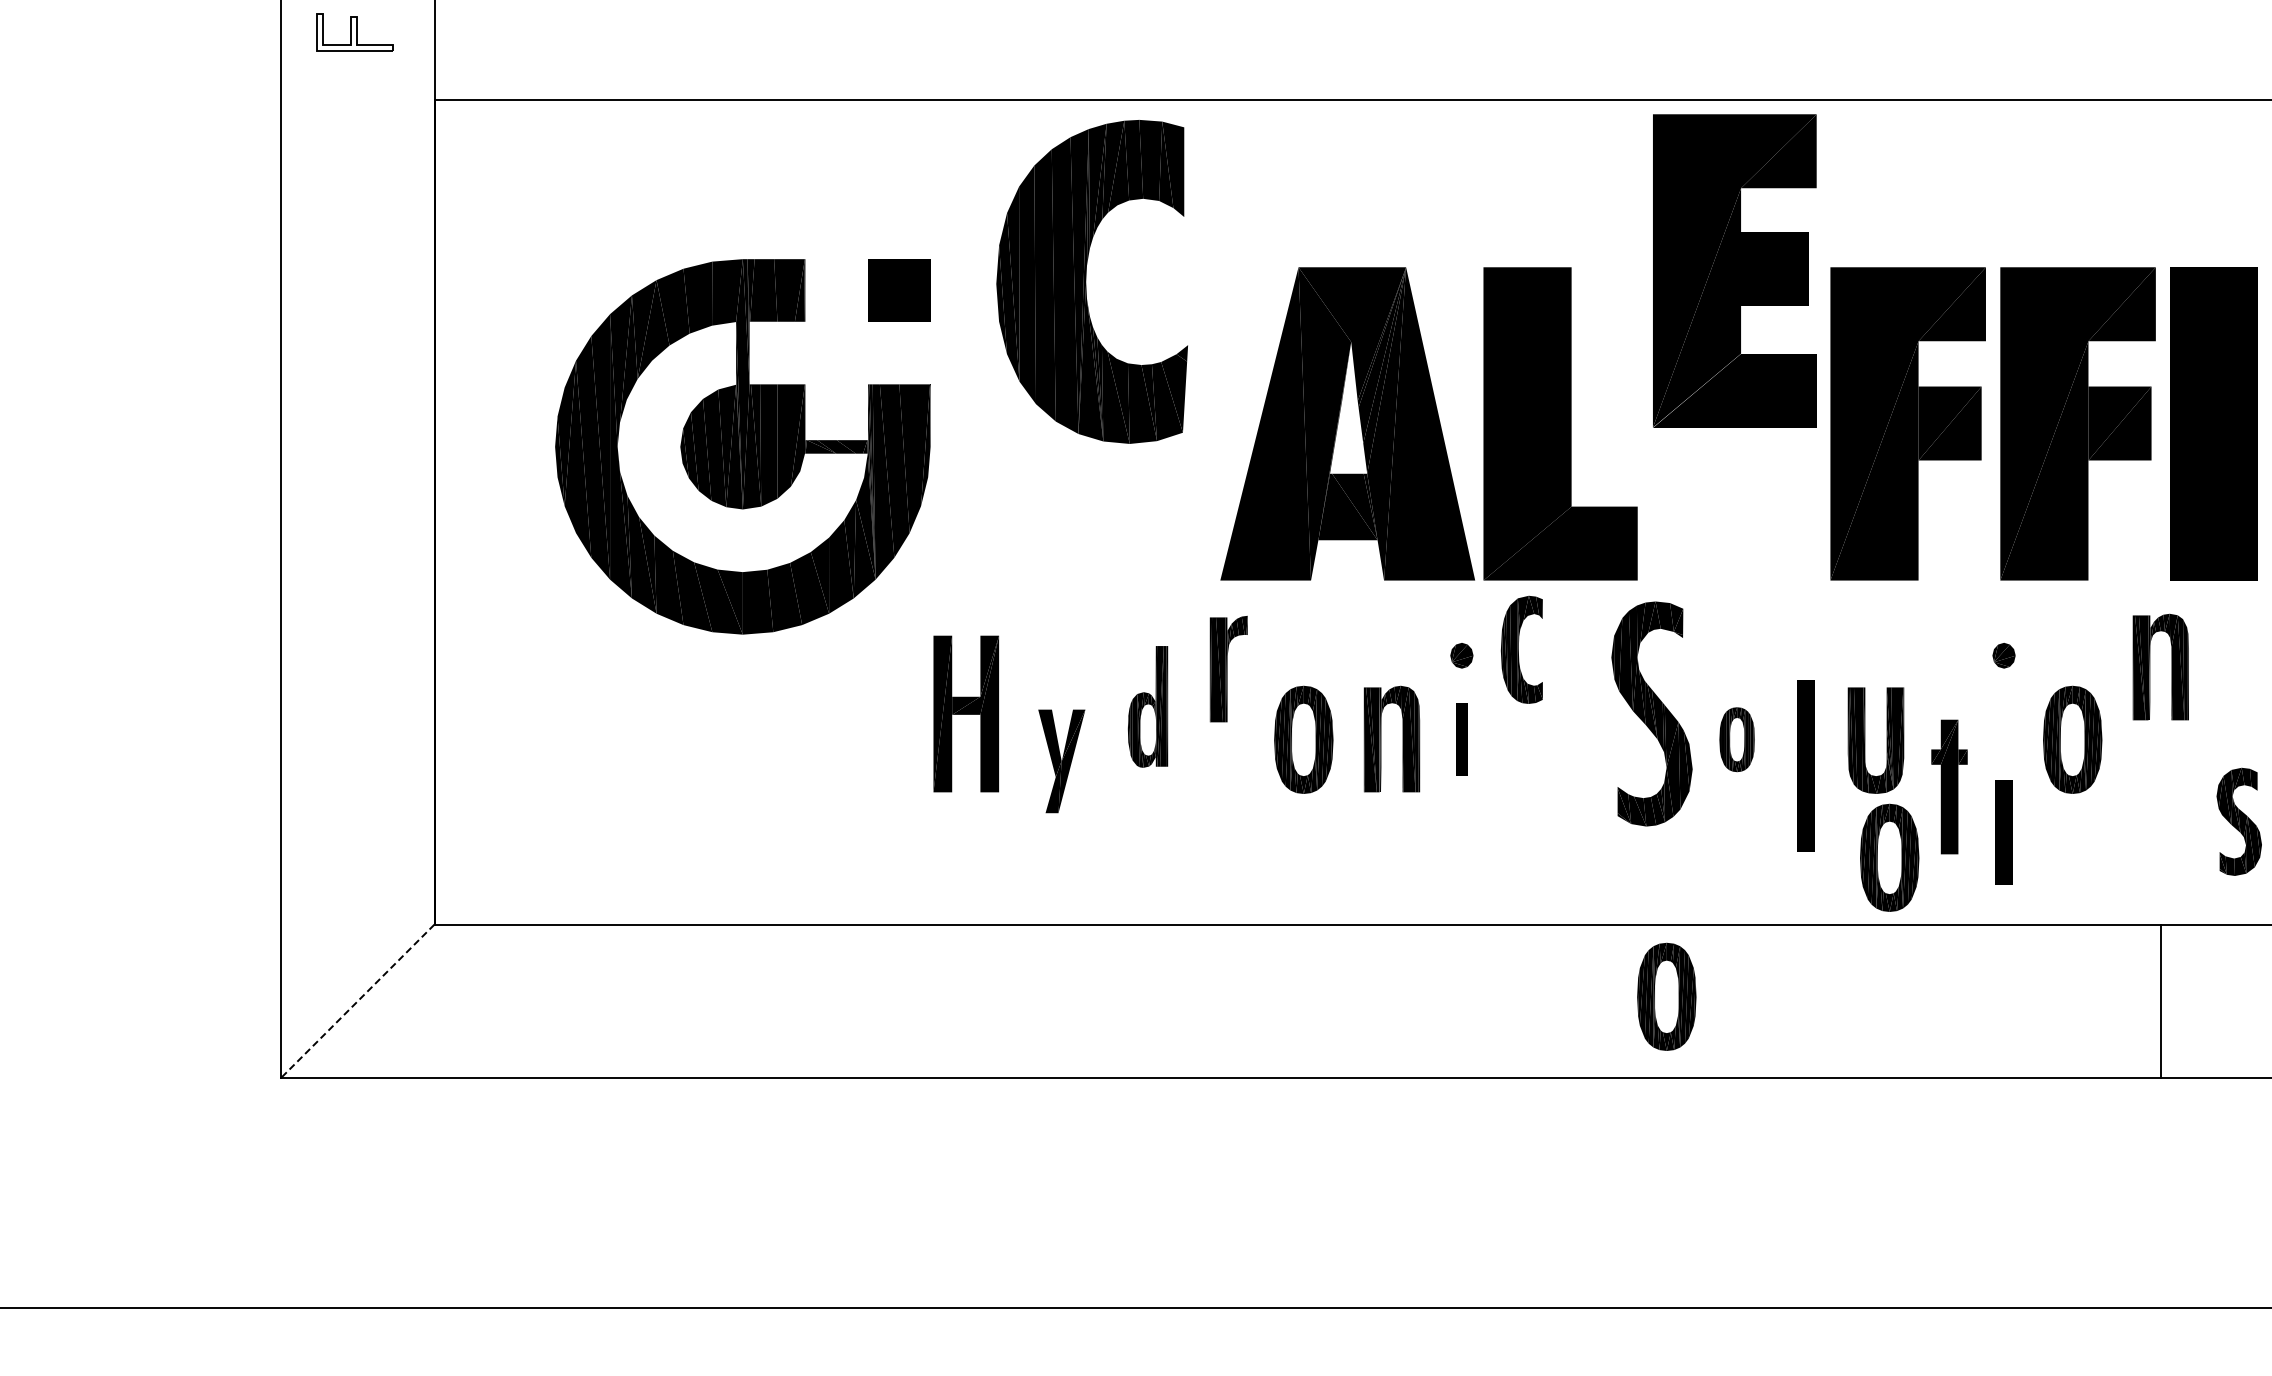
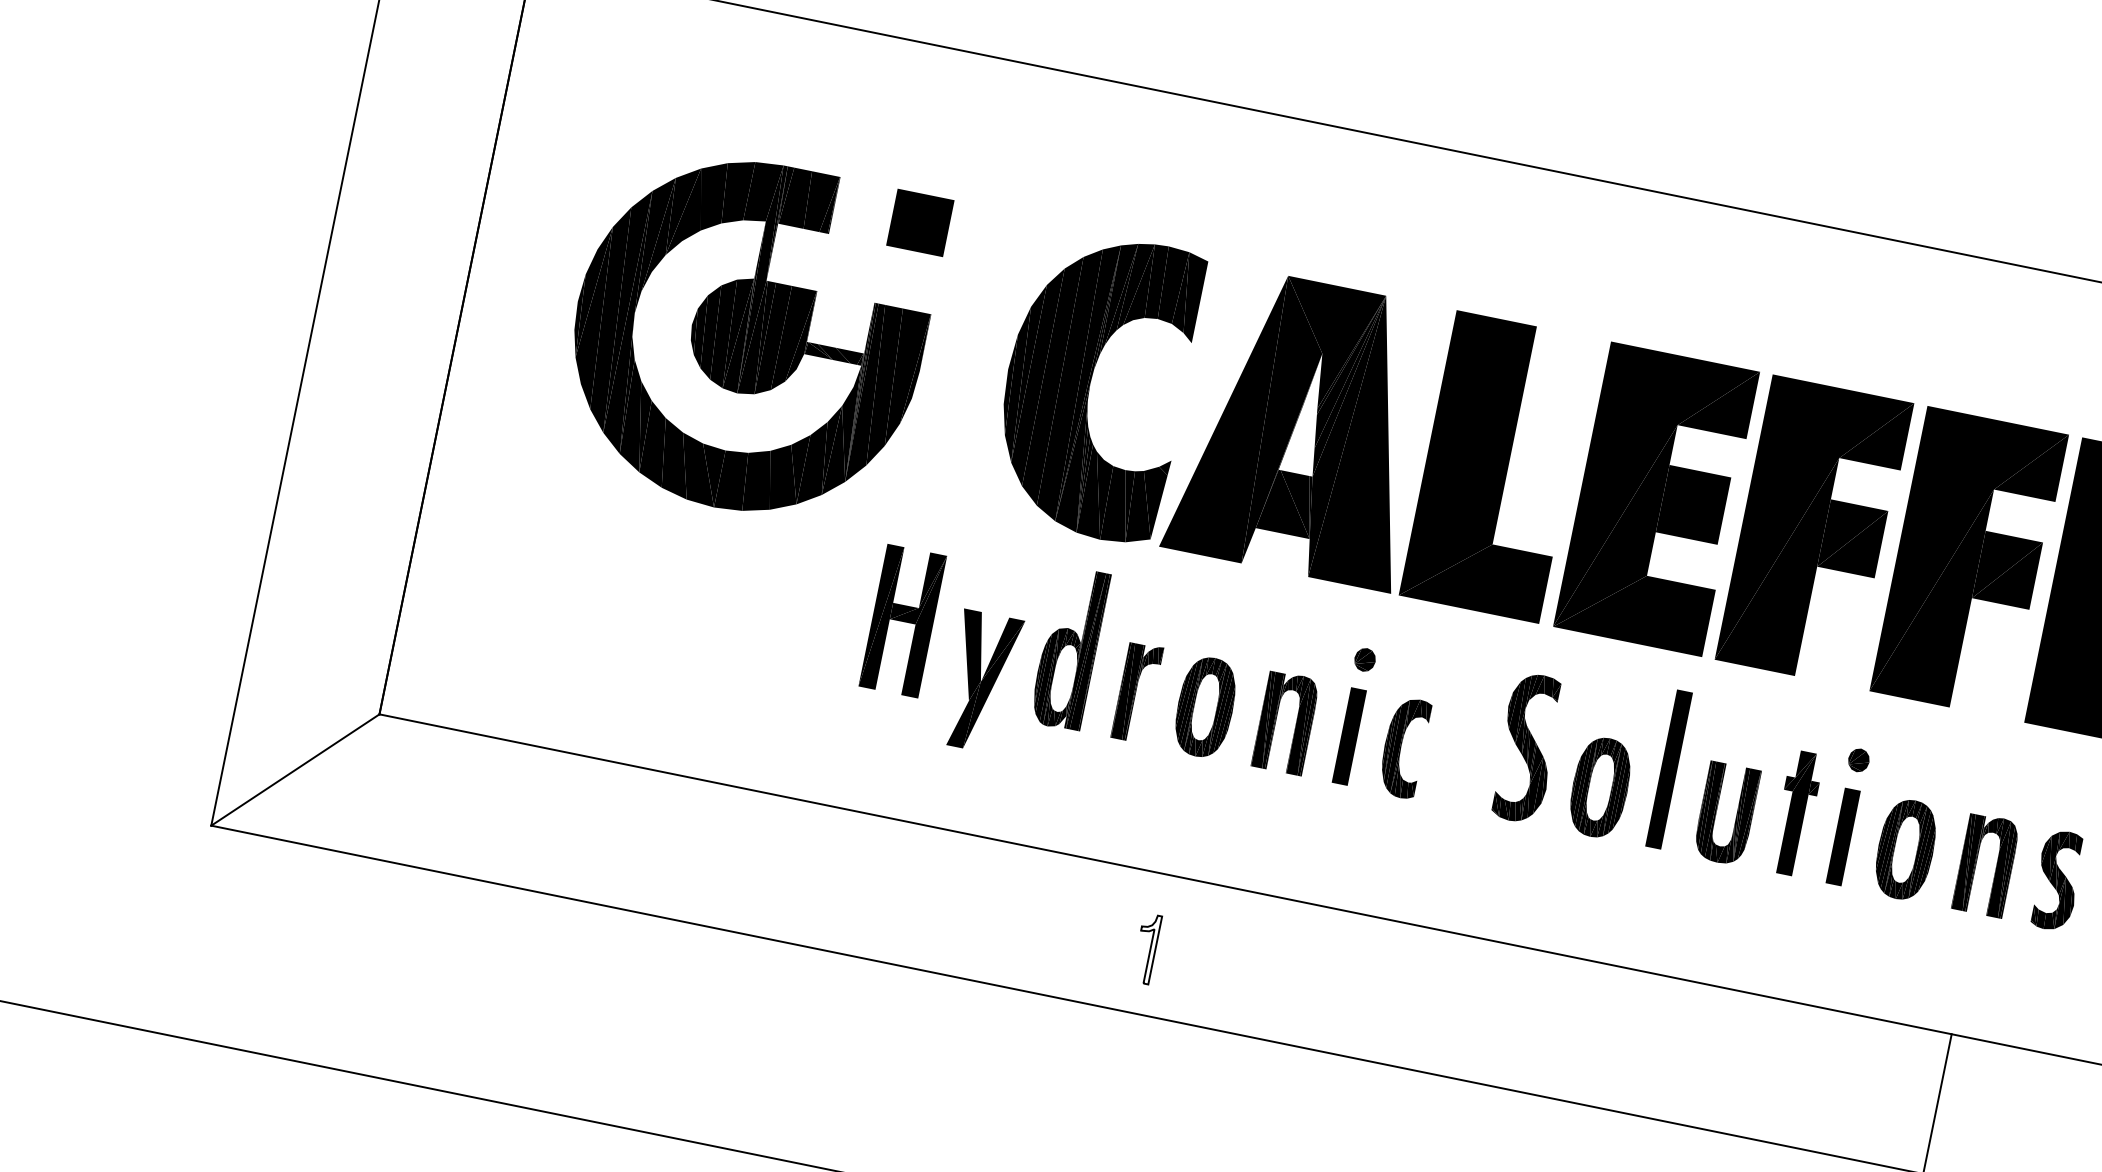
part: (1734, 270) -> (1656, 498), moved
part: (1091, 281) -> (1095, 384), moved
part: (1521, 649) -> (1403, 747), moved
part: (2150, 666) -> (1976, 862), moved
part: (1228, 668) -> (1137, 692), moved
part: (1147, 706) -> (1069, 647), size x1.43
part: (1651, 713) -> (1527, 747), size x0.71
part: (1461, 739) -> (1349, 736), size x1.43
part: (1736, 739) -> (1599, 787), size x1.67
part: (1061, 761) -> (980, 682), size x1.43
part: (1805, 765) -> (1668, 768), moved
part: (1949, 786) -> (1796, 812), moved
part: (2238, 821) -> (2056, 880), moved
part: (2003, 832) -> (1842, 836), moved
part: (1889, 857) -> (1717, 922), removed
part: (1666, 996) -> (1488, 1008), removed
line: (357, 1001) -> (295, 770), dashed -> solid
part: (1293, 1006) -> (1146, 948), added

